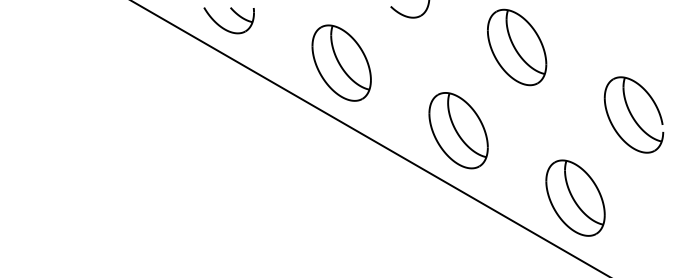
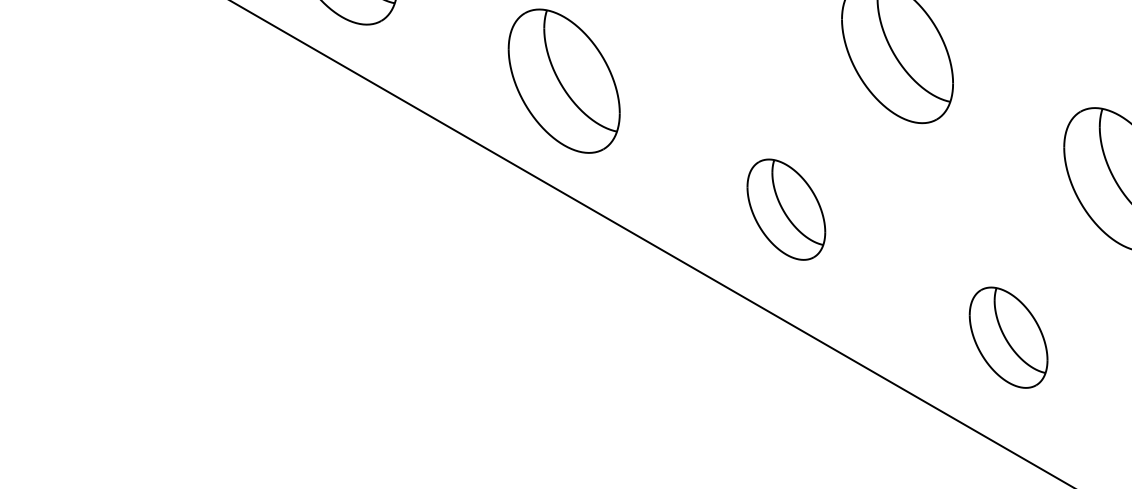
part: (458, 130) -> (786, 209), size x0.7
part: (575, 197) -> (1008, 336), size x0.7

